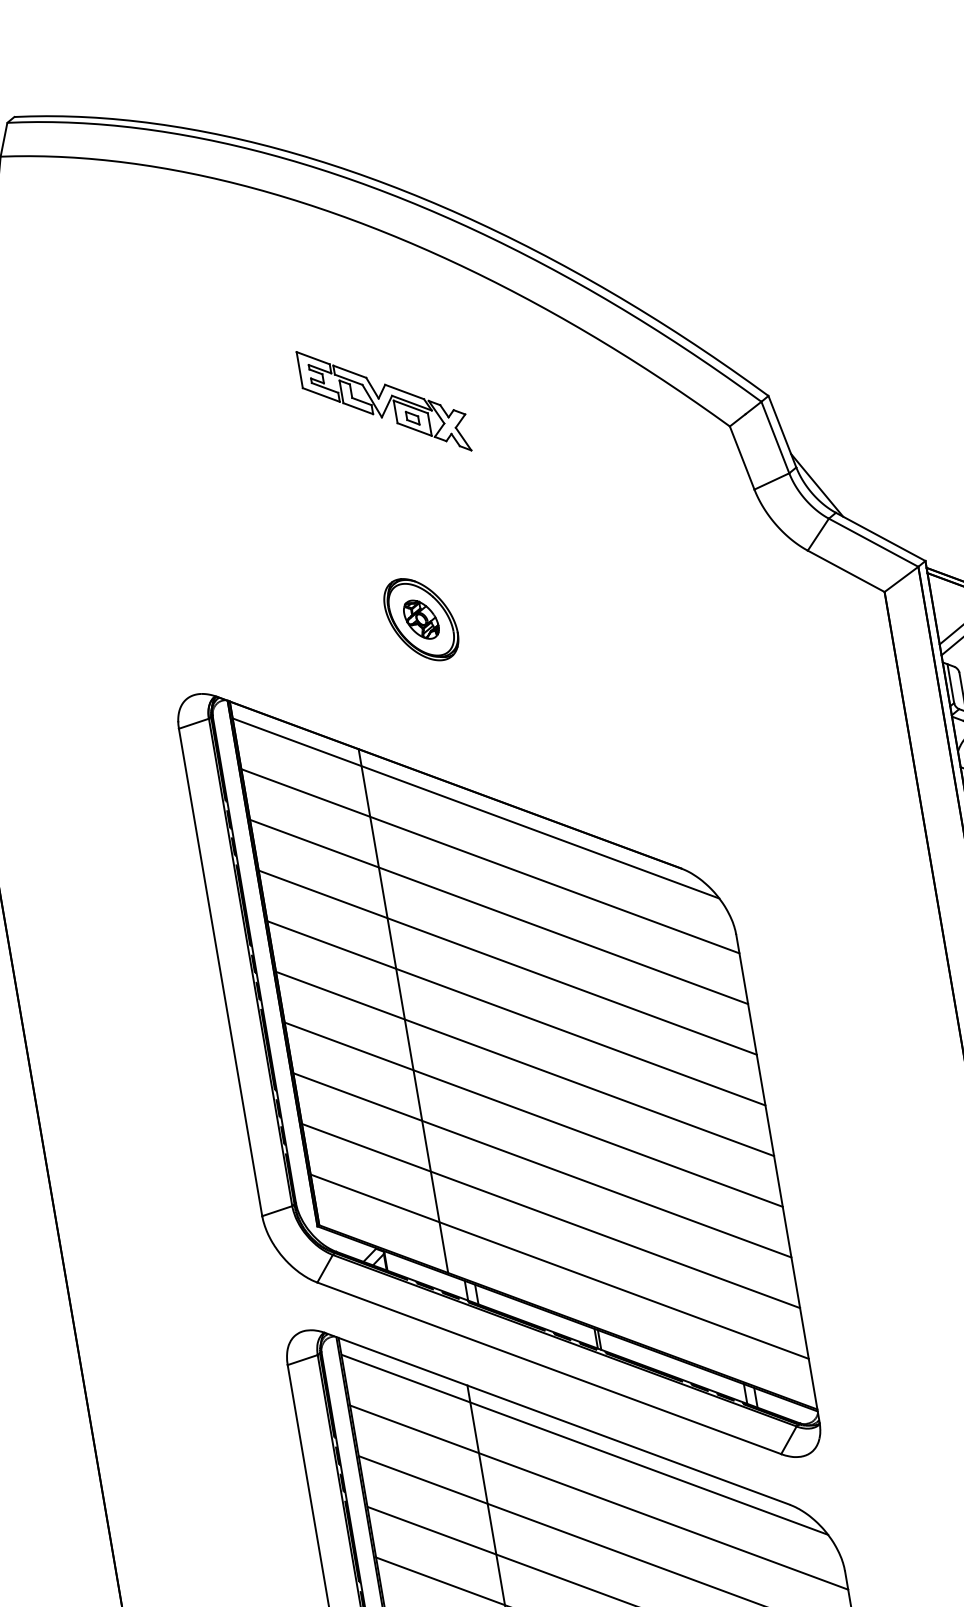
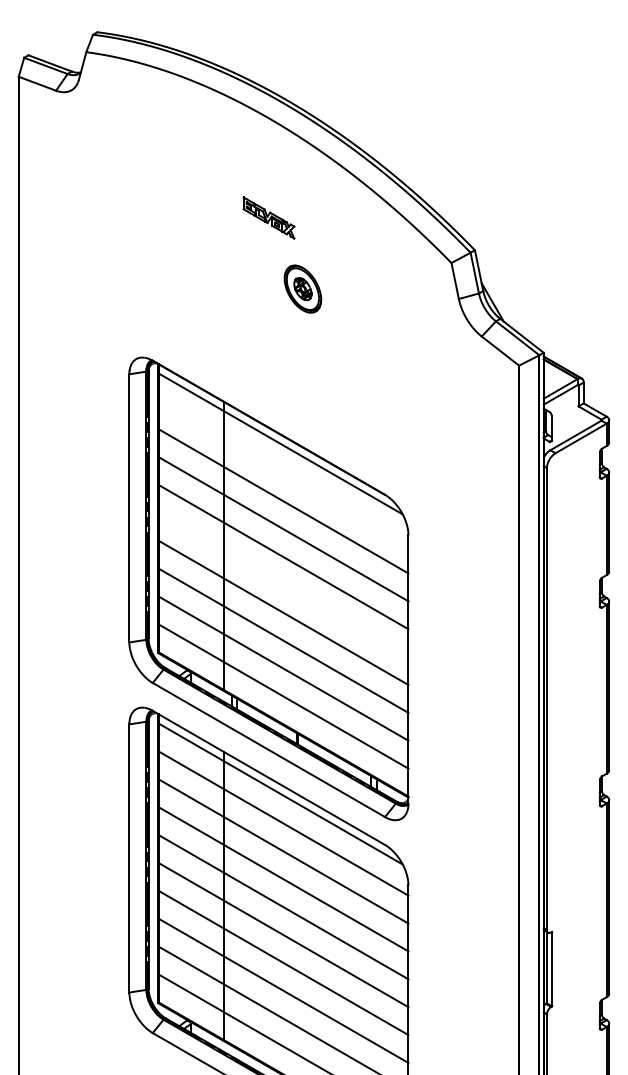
part: (383, 400) -> (268, 217), size x0.6
part: (420, 618) -> (302, 288), moved
line: (489, 861) -> (283, 473), removed
line: (524, 1064) -> (283, 585), removed

